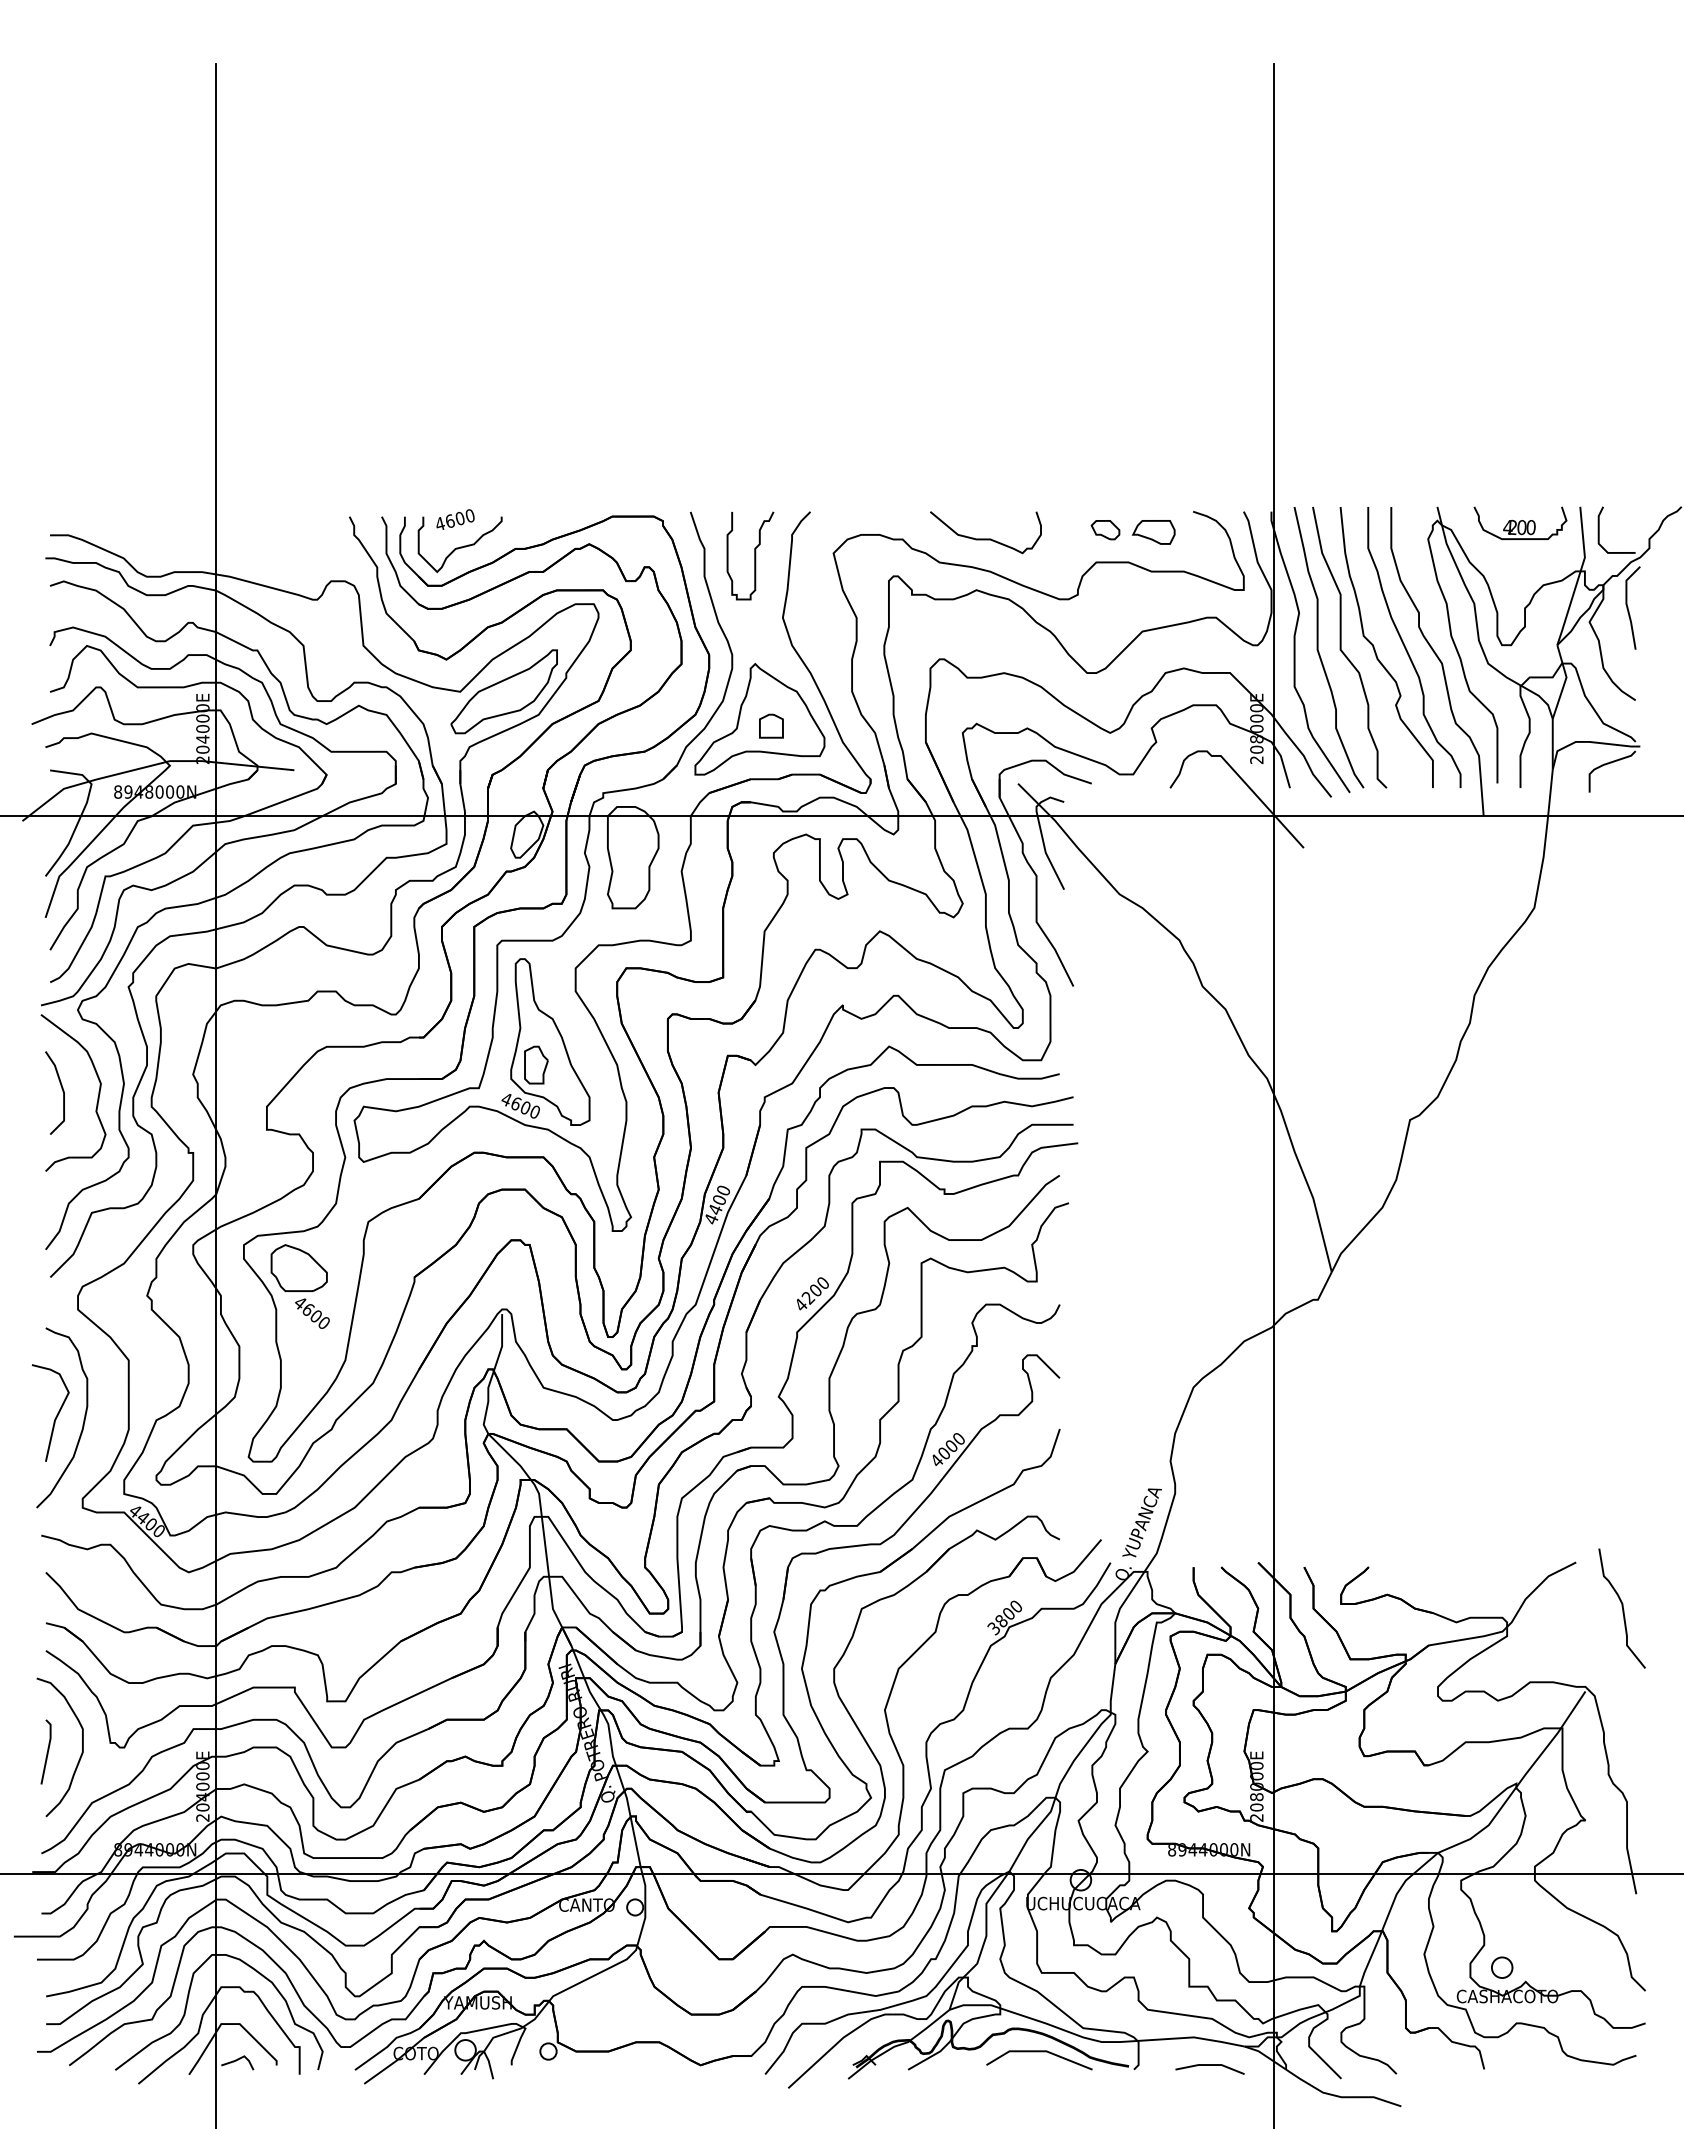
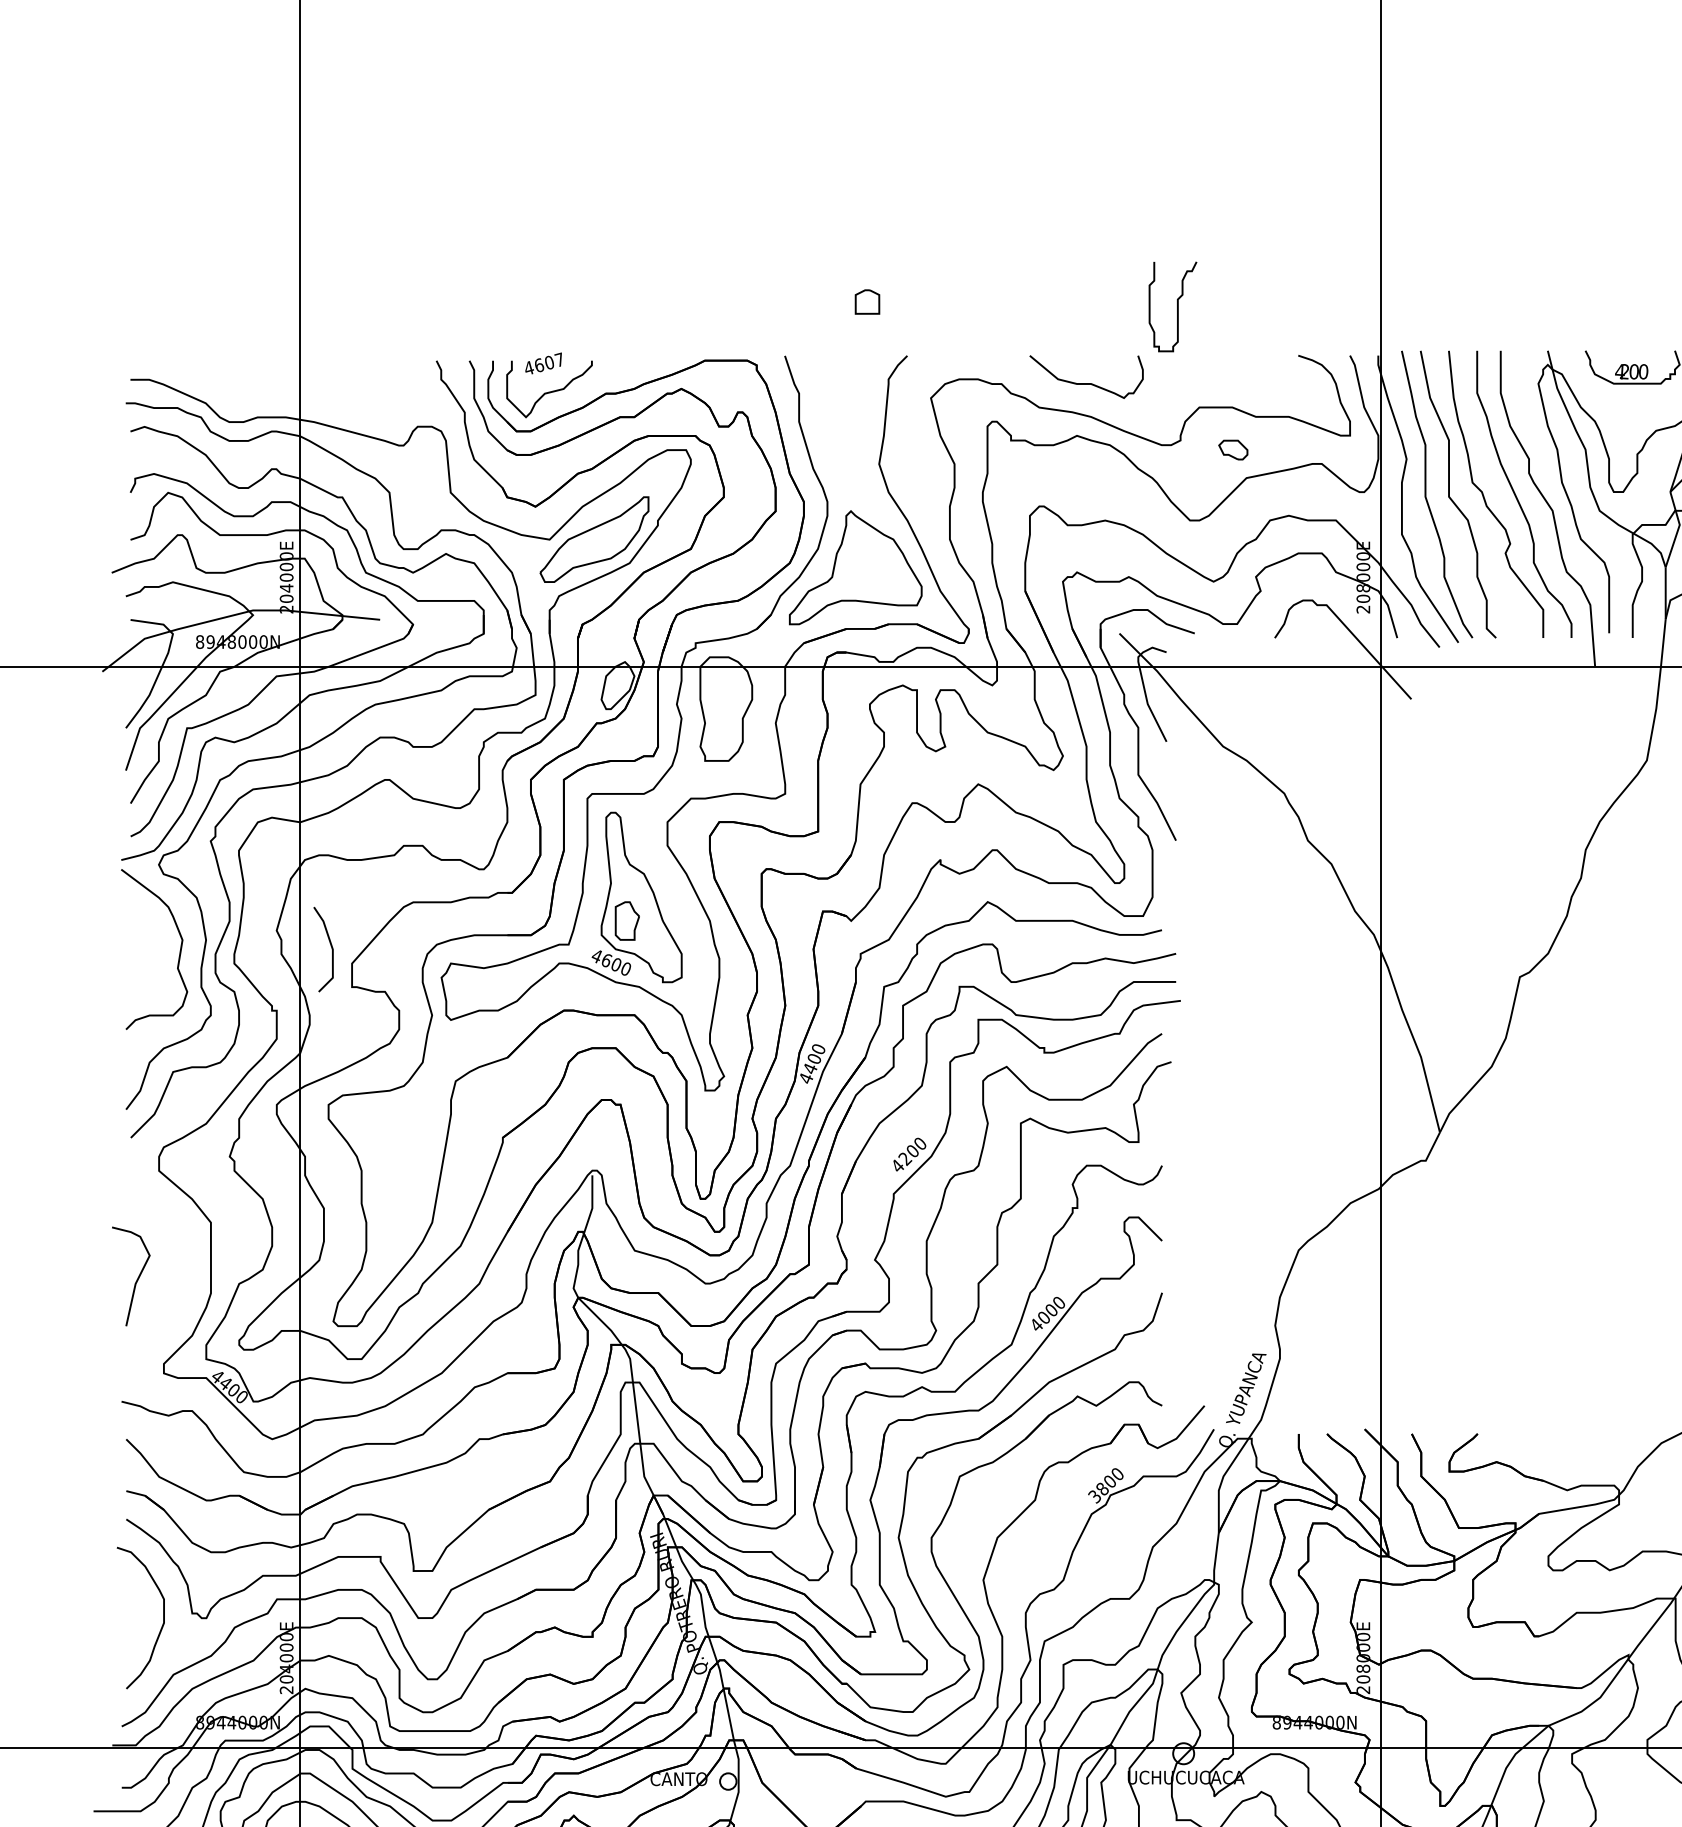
text: (469, 515) -> (559, 359), 4600 -> 4607
part: (1105, 530) -> (1233, 450), moved
part: (1153, 532) -> (1257, 376), removed
curve: (754, 555) -> (1177, 306), moved
part: (771, 725) -> (867, 301), moved
curve: (61, 1088) -> (330, 944), moved
part: (299, 1286) -> (385, 1147), removed
curve: (83, 1419) -> (164, 1283), removed
line: (46, 1752) -> (126, 1623), removed

